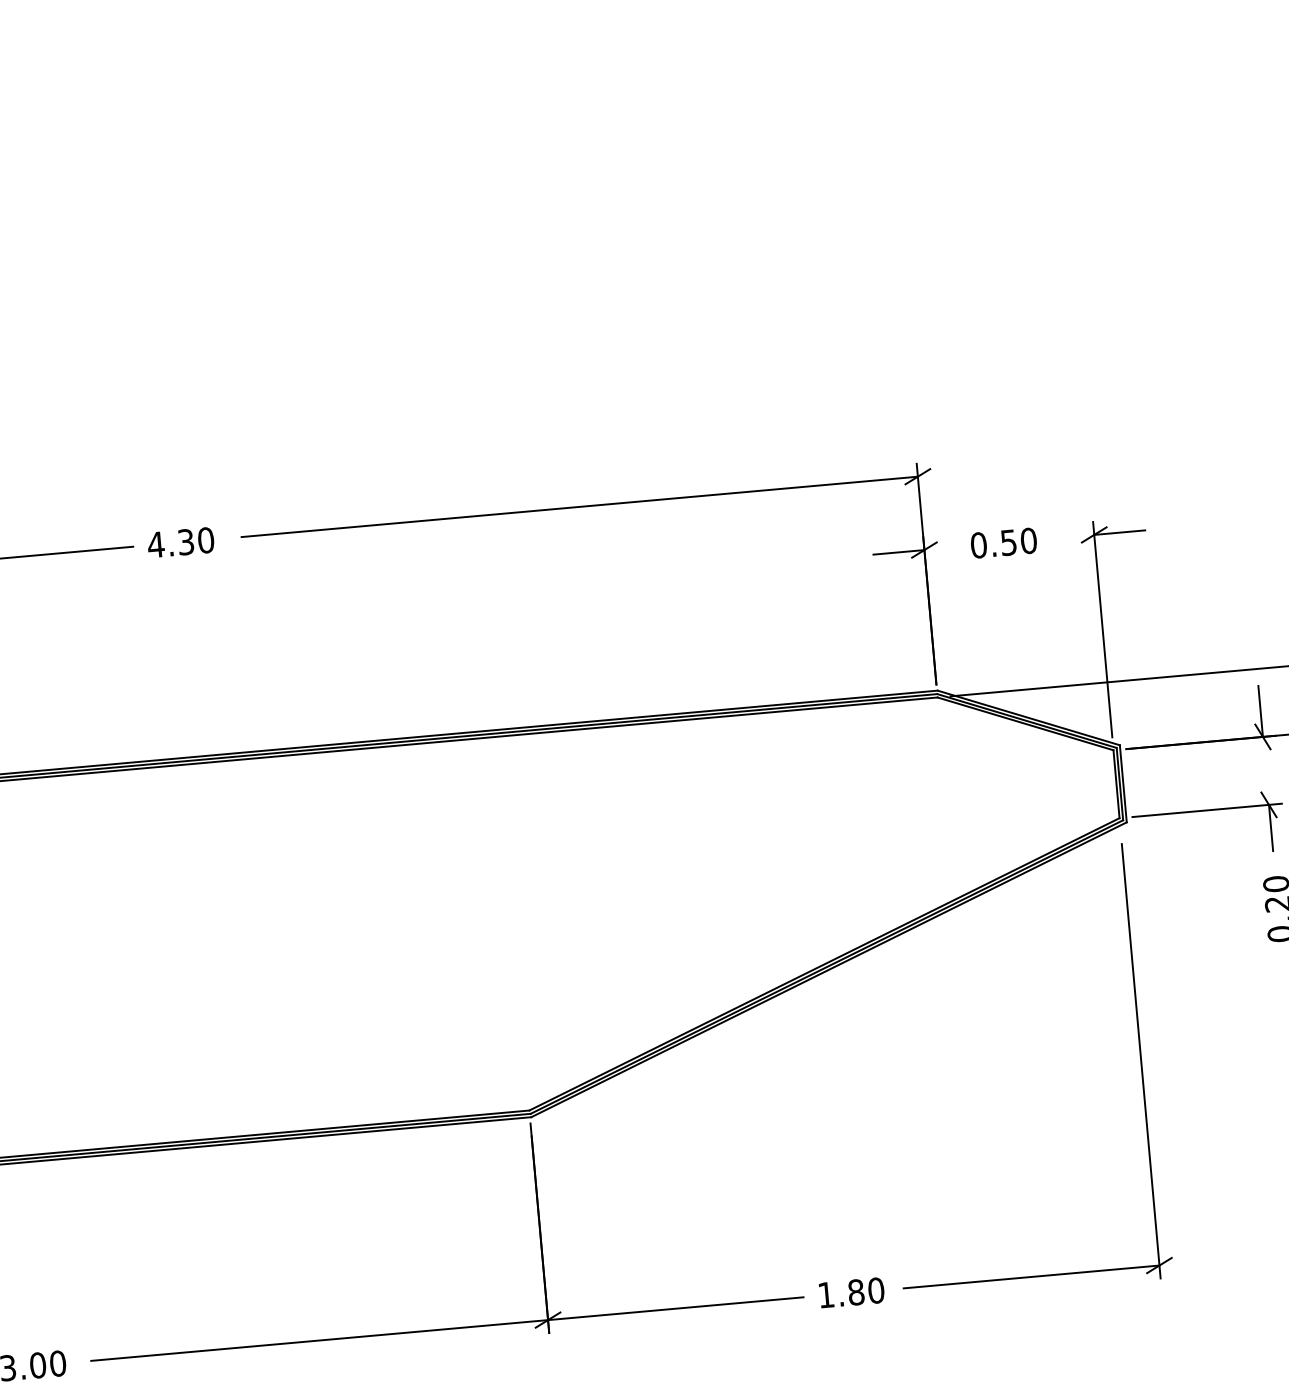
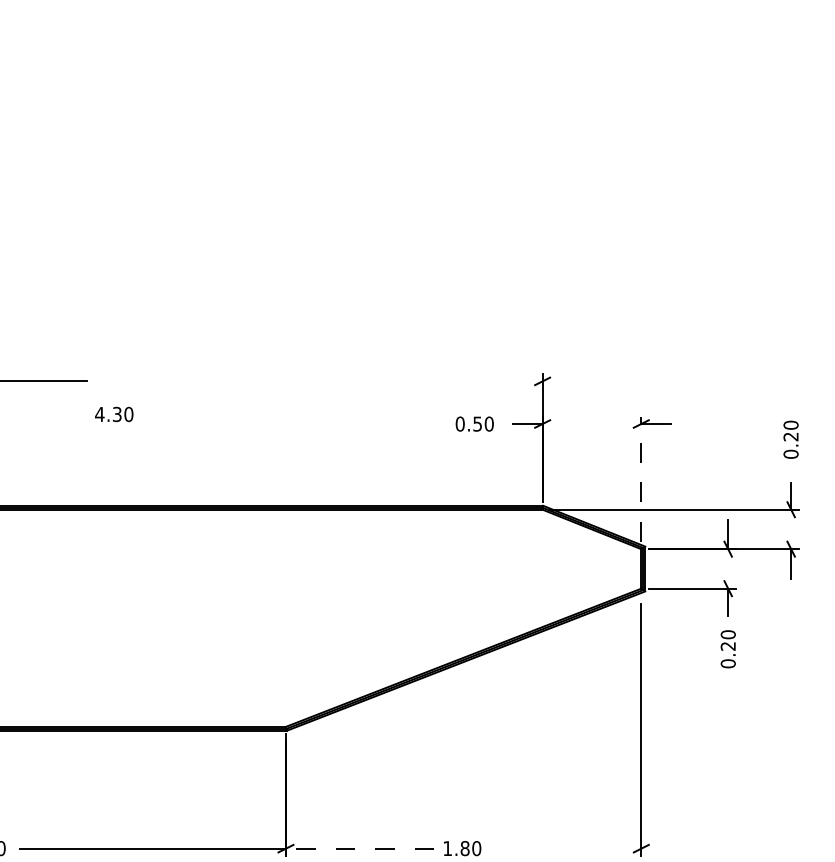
line: (578, 507) -> (345, 381), removed
text: (181, 542) -> (114, 414), moved
text: (1003, 542) -> (474, 423), moved
line: (1103, 630) -> (641, 479), solid -> dashed
line: (1030, 1276) -> (566, 848), removed
line: (674, 1308) -> (359, 848), solid -> dashed

